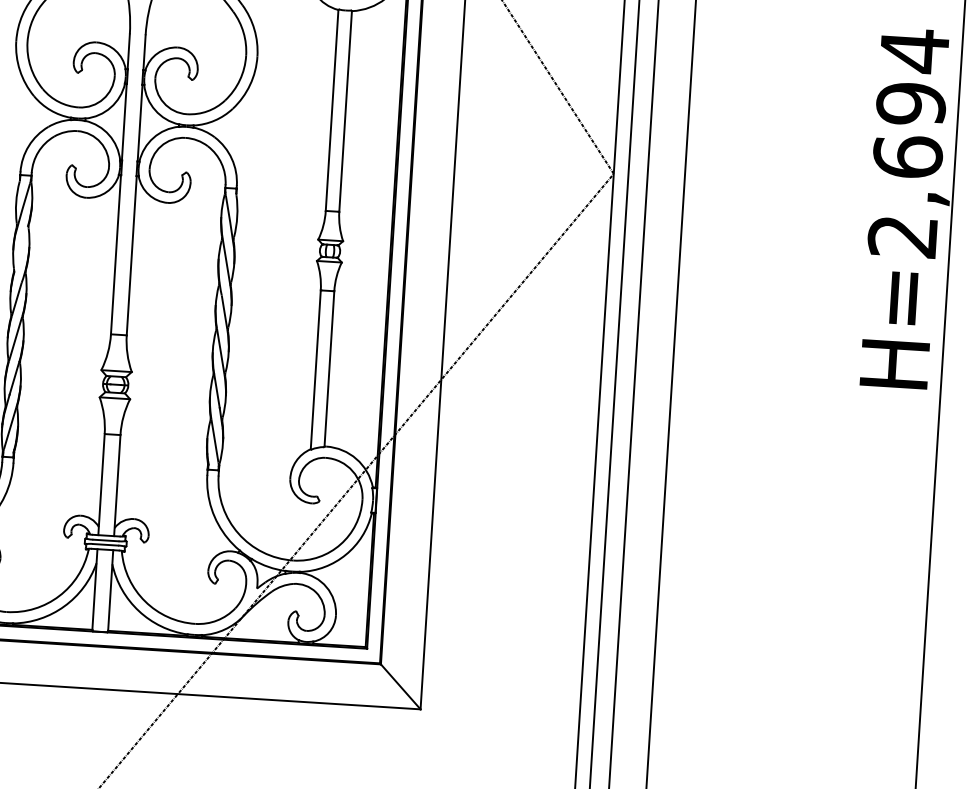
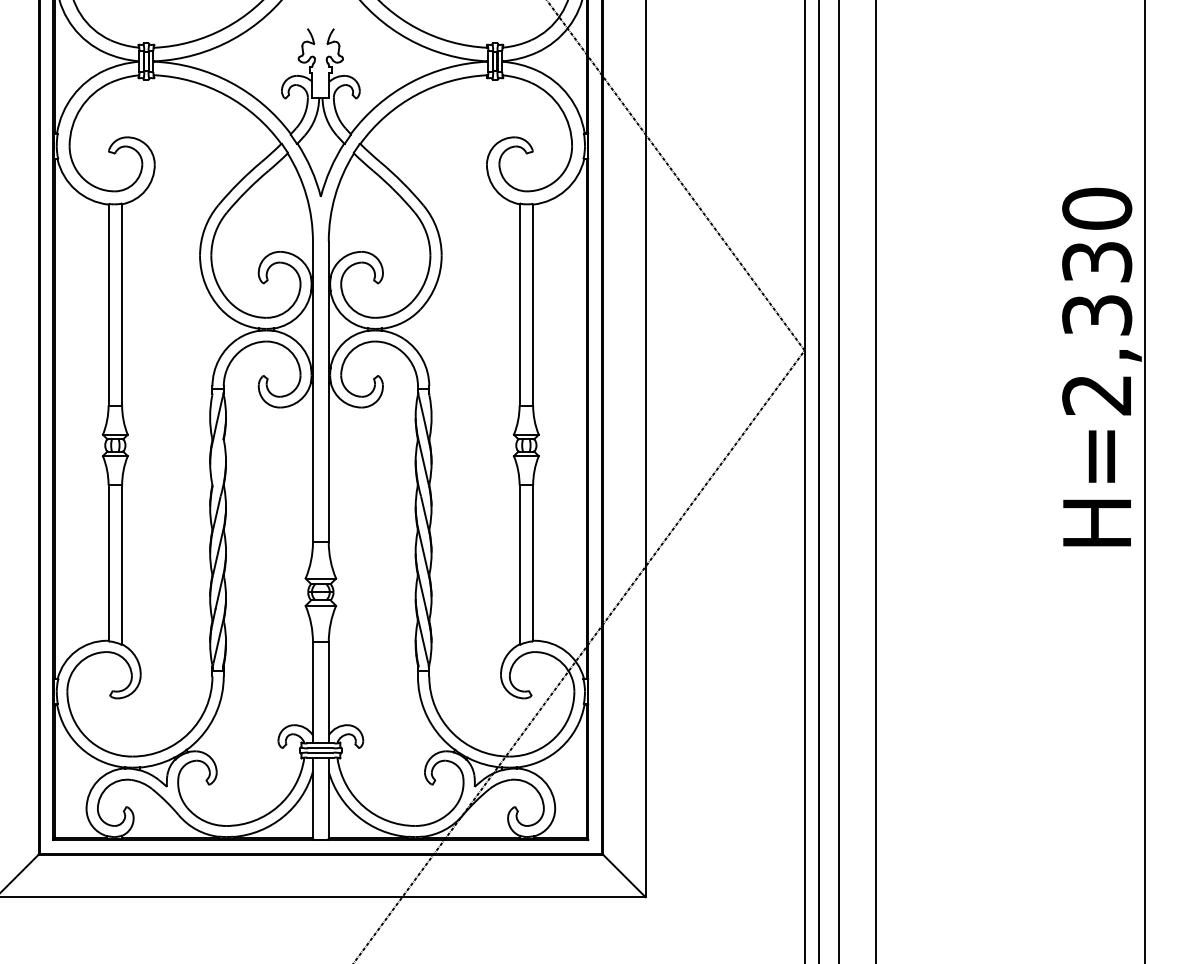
text: (911, 103) -> (1097, 261), H=2,694 -> H=2,330

